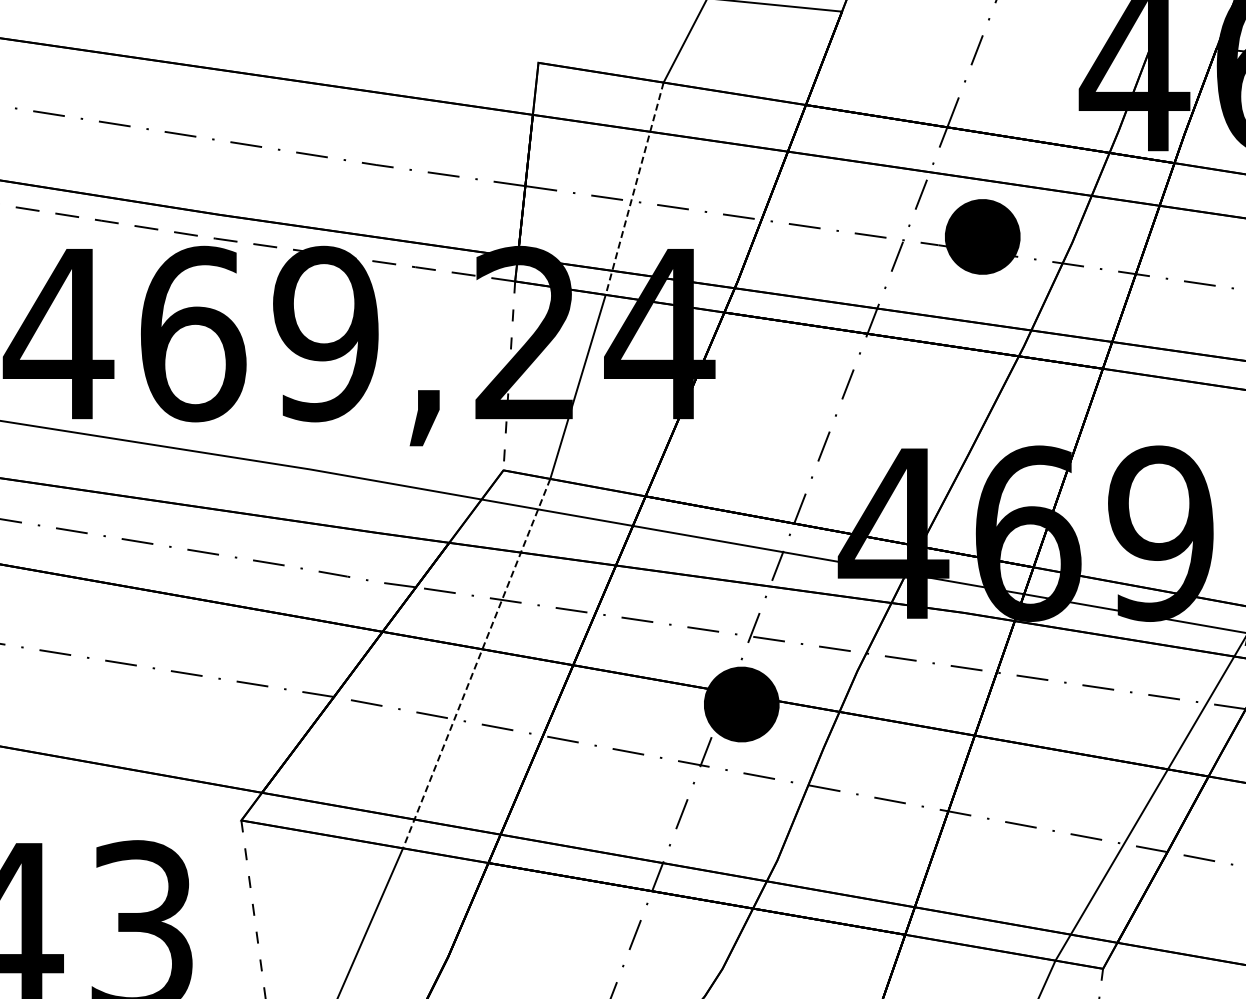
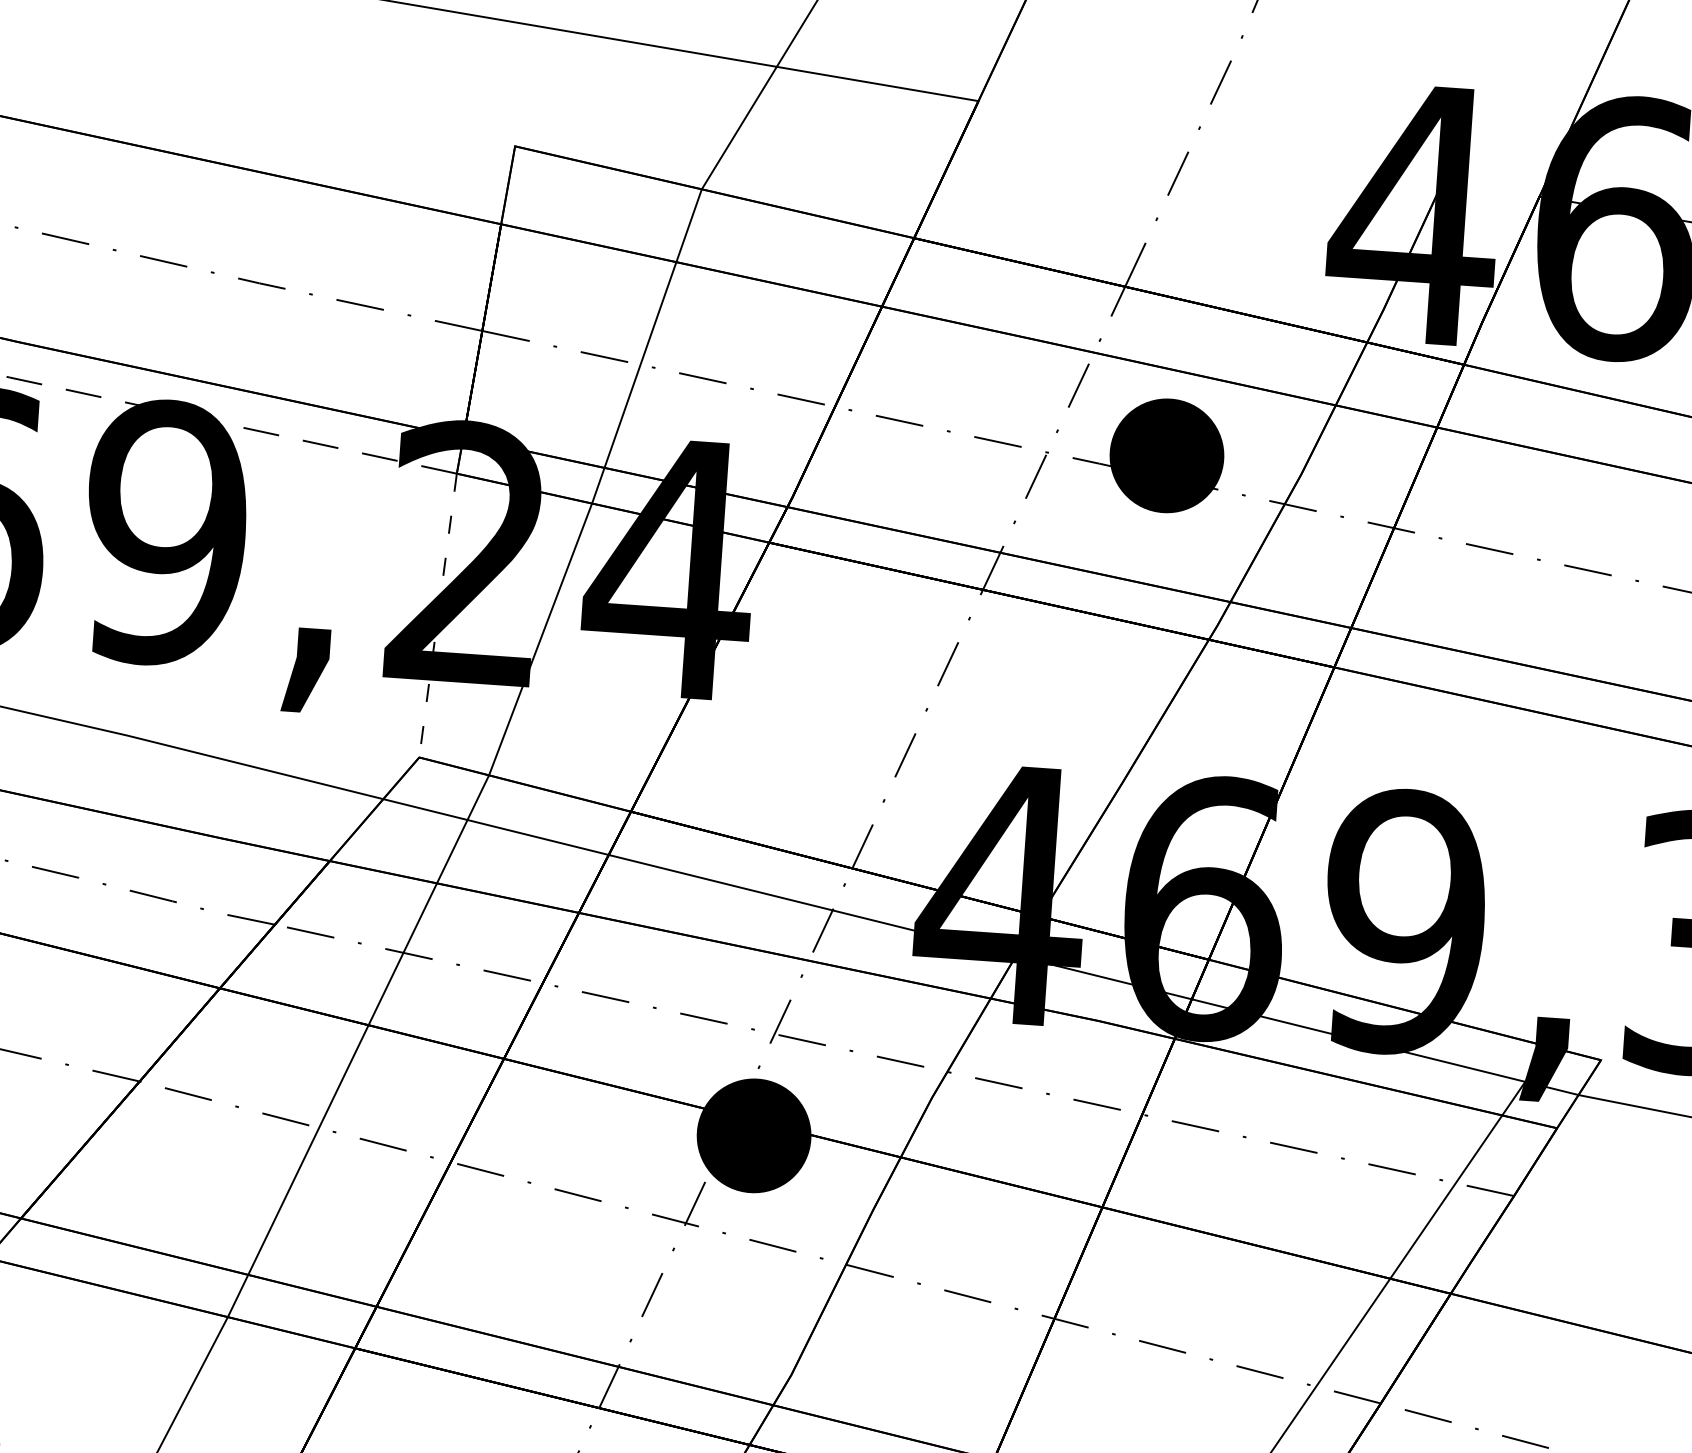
line: (634, 189) -> (646, 347), dashed -> solid
line: (476, 663) -> (358, 1046), dashed -> solid

